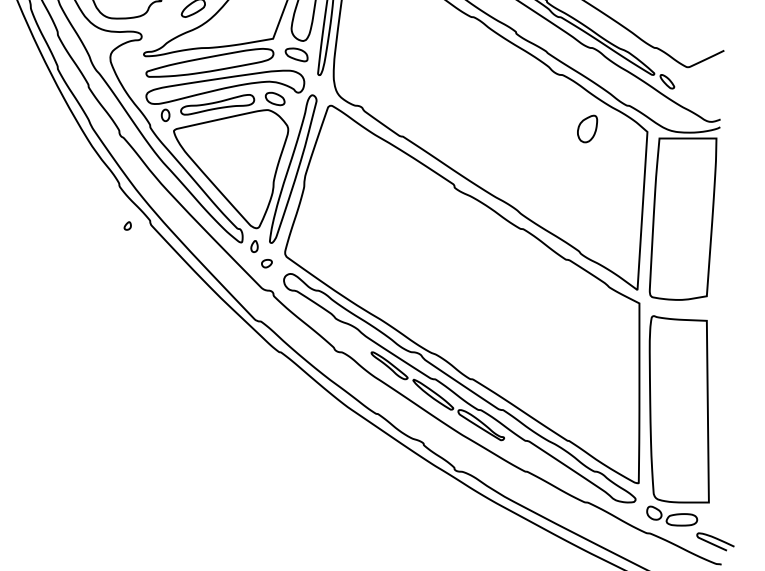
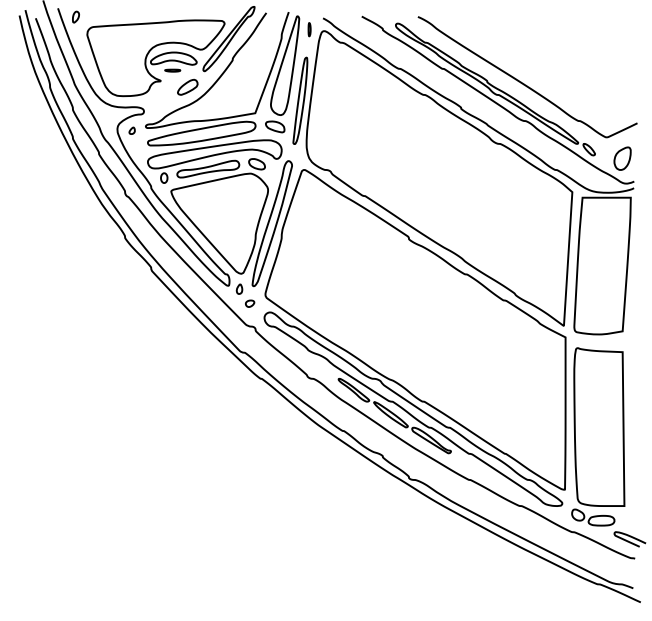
part: (587, 128) -> (622, 158), moved
part: (126, 225) -> (131, 130), moved

